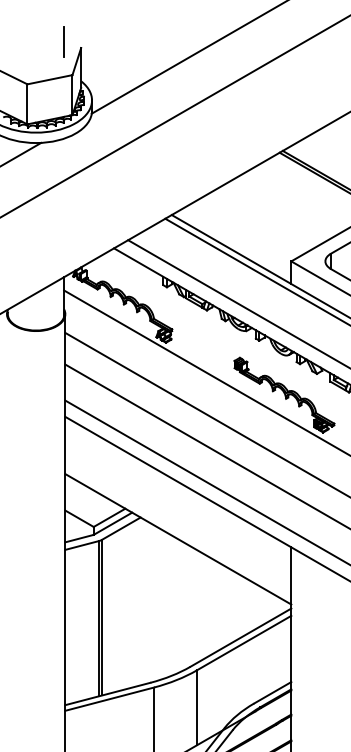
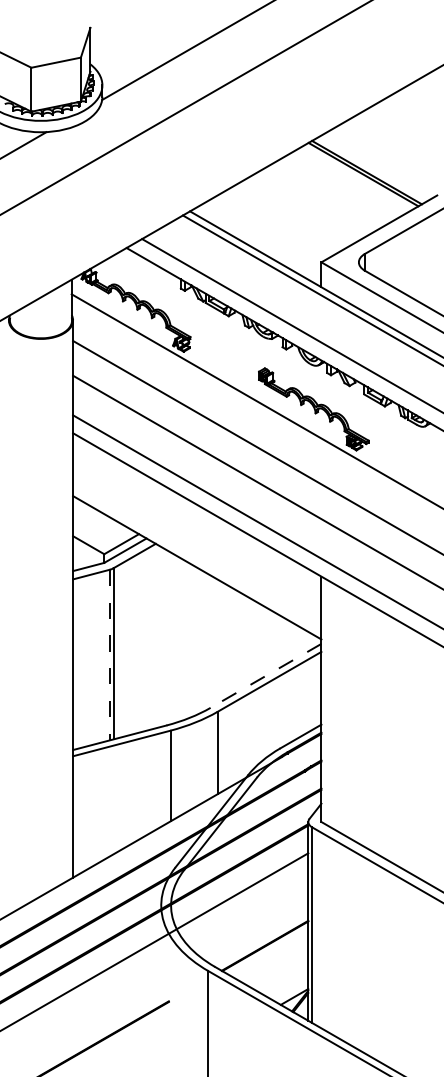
line: (63, 41) -> (71, 20), removed
line: (98, 619) -> (109, 655), solid -> dashed
line: (241, 637) -> (266, 675), solid -> dashed

